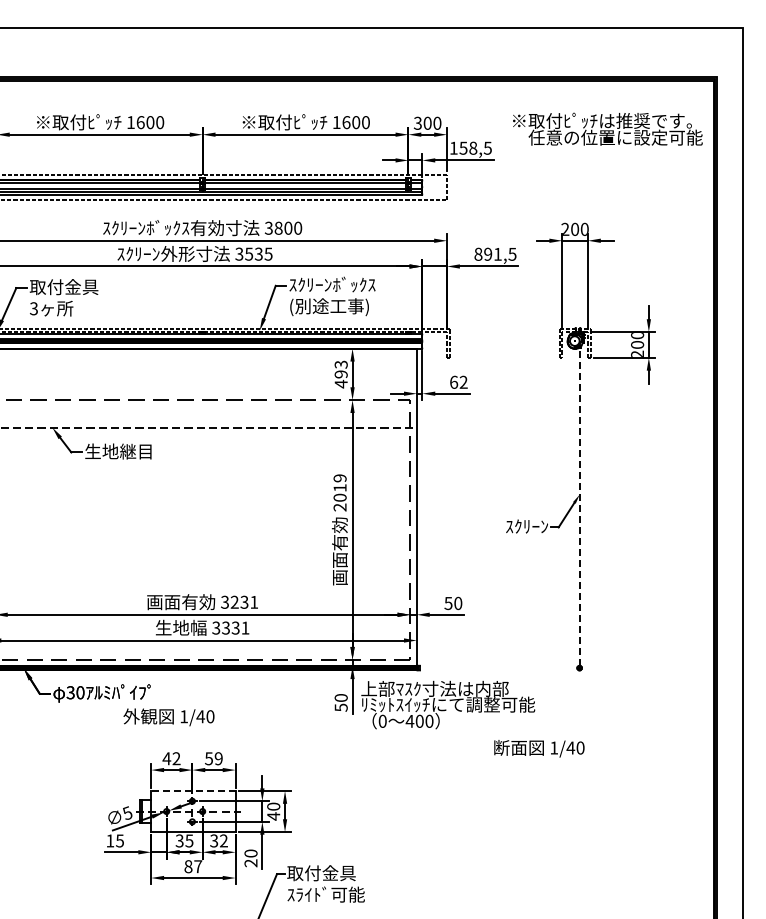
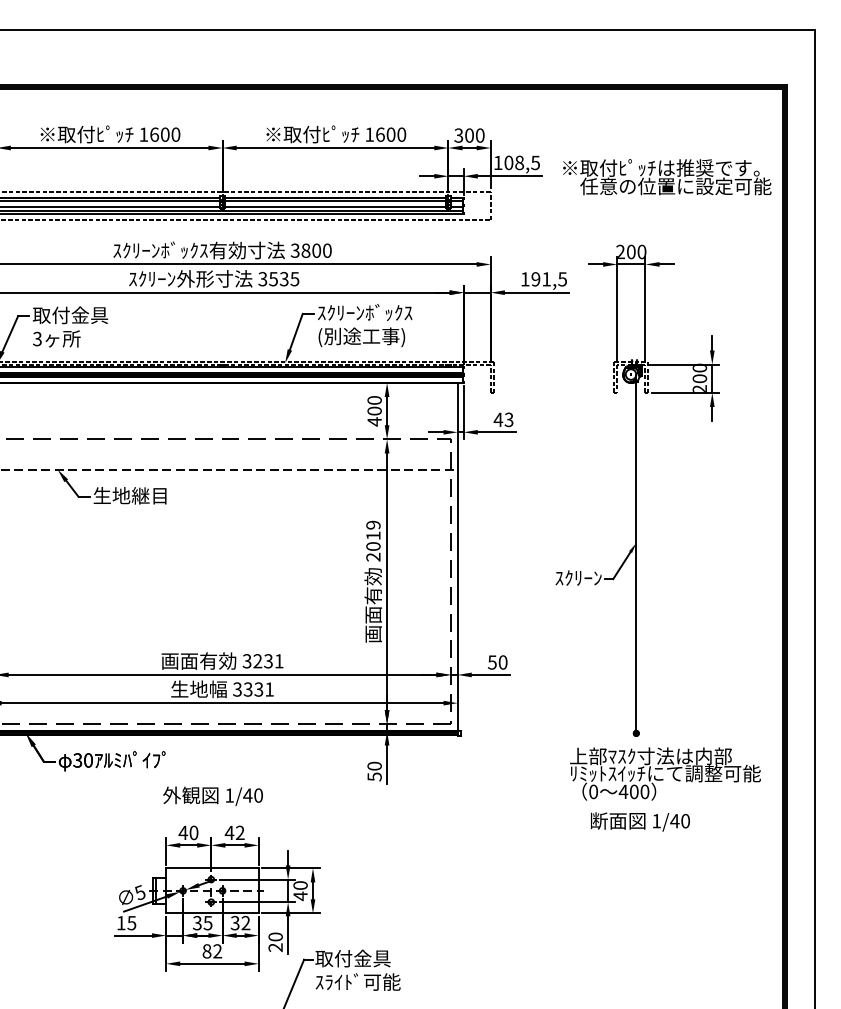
text: (607, 128) -> (666, 176), moved
text: (463, 147) -> (508, 162), 158,5 -> 108,5
text: (478, 253) -> (525, 278), 891,5 -> 191,5
text: (340, 369) -> (373, 405), 493 -> 400
text: (458, 381) -> (503, 418), 62 -> 43
line: (579, 502) -> (636, 551), dashed -> solid
text: (448, 704) -> (665, 773), moved
text: (168, 717) -> (212, 796), moved
text: (539, 748) -> (640, 821), moved
text: (176, 758) -> (193, 832), 42 -> 40
text: (213, 758) -> (234, 832), 59 -> 42
line: (192, 790) -> (211, 867), dashed -> solid
text: (198, 866) -> (218, 951), 87 -> 82

